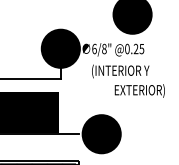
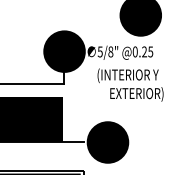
text: (94, 48) -> (100, 51), 6/8" -> 5/8"
text: (139, 90) -> (136, 93), moved

